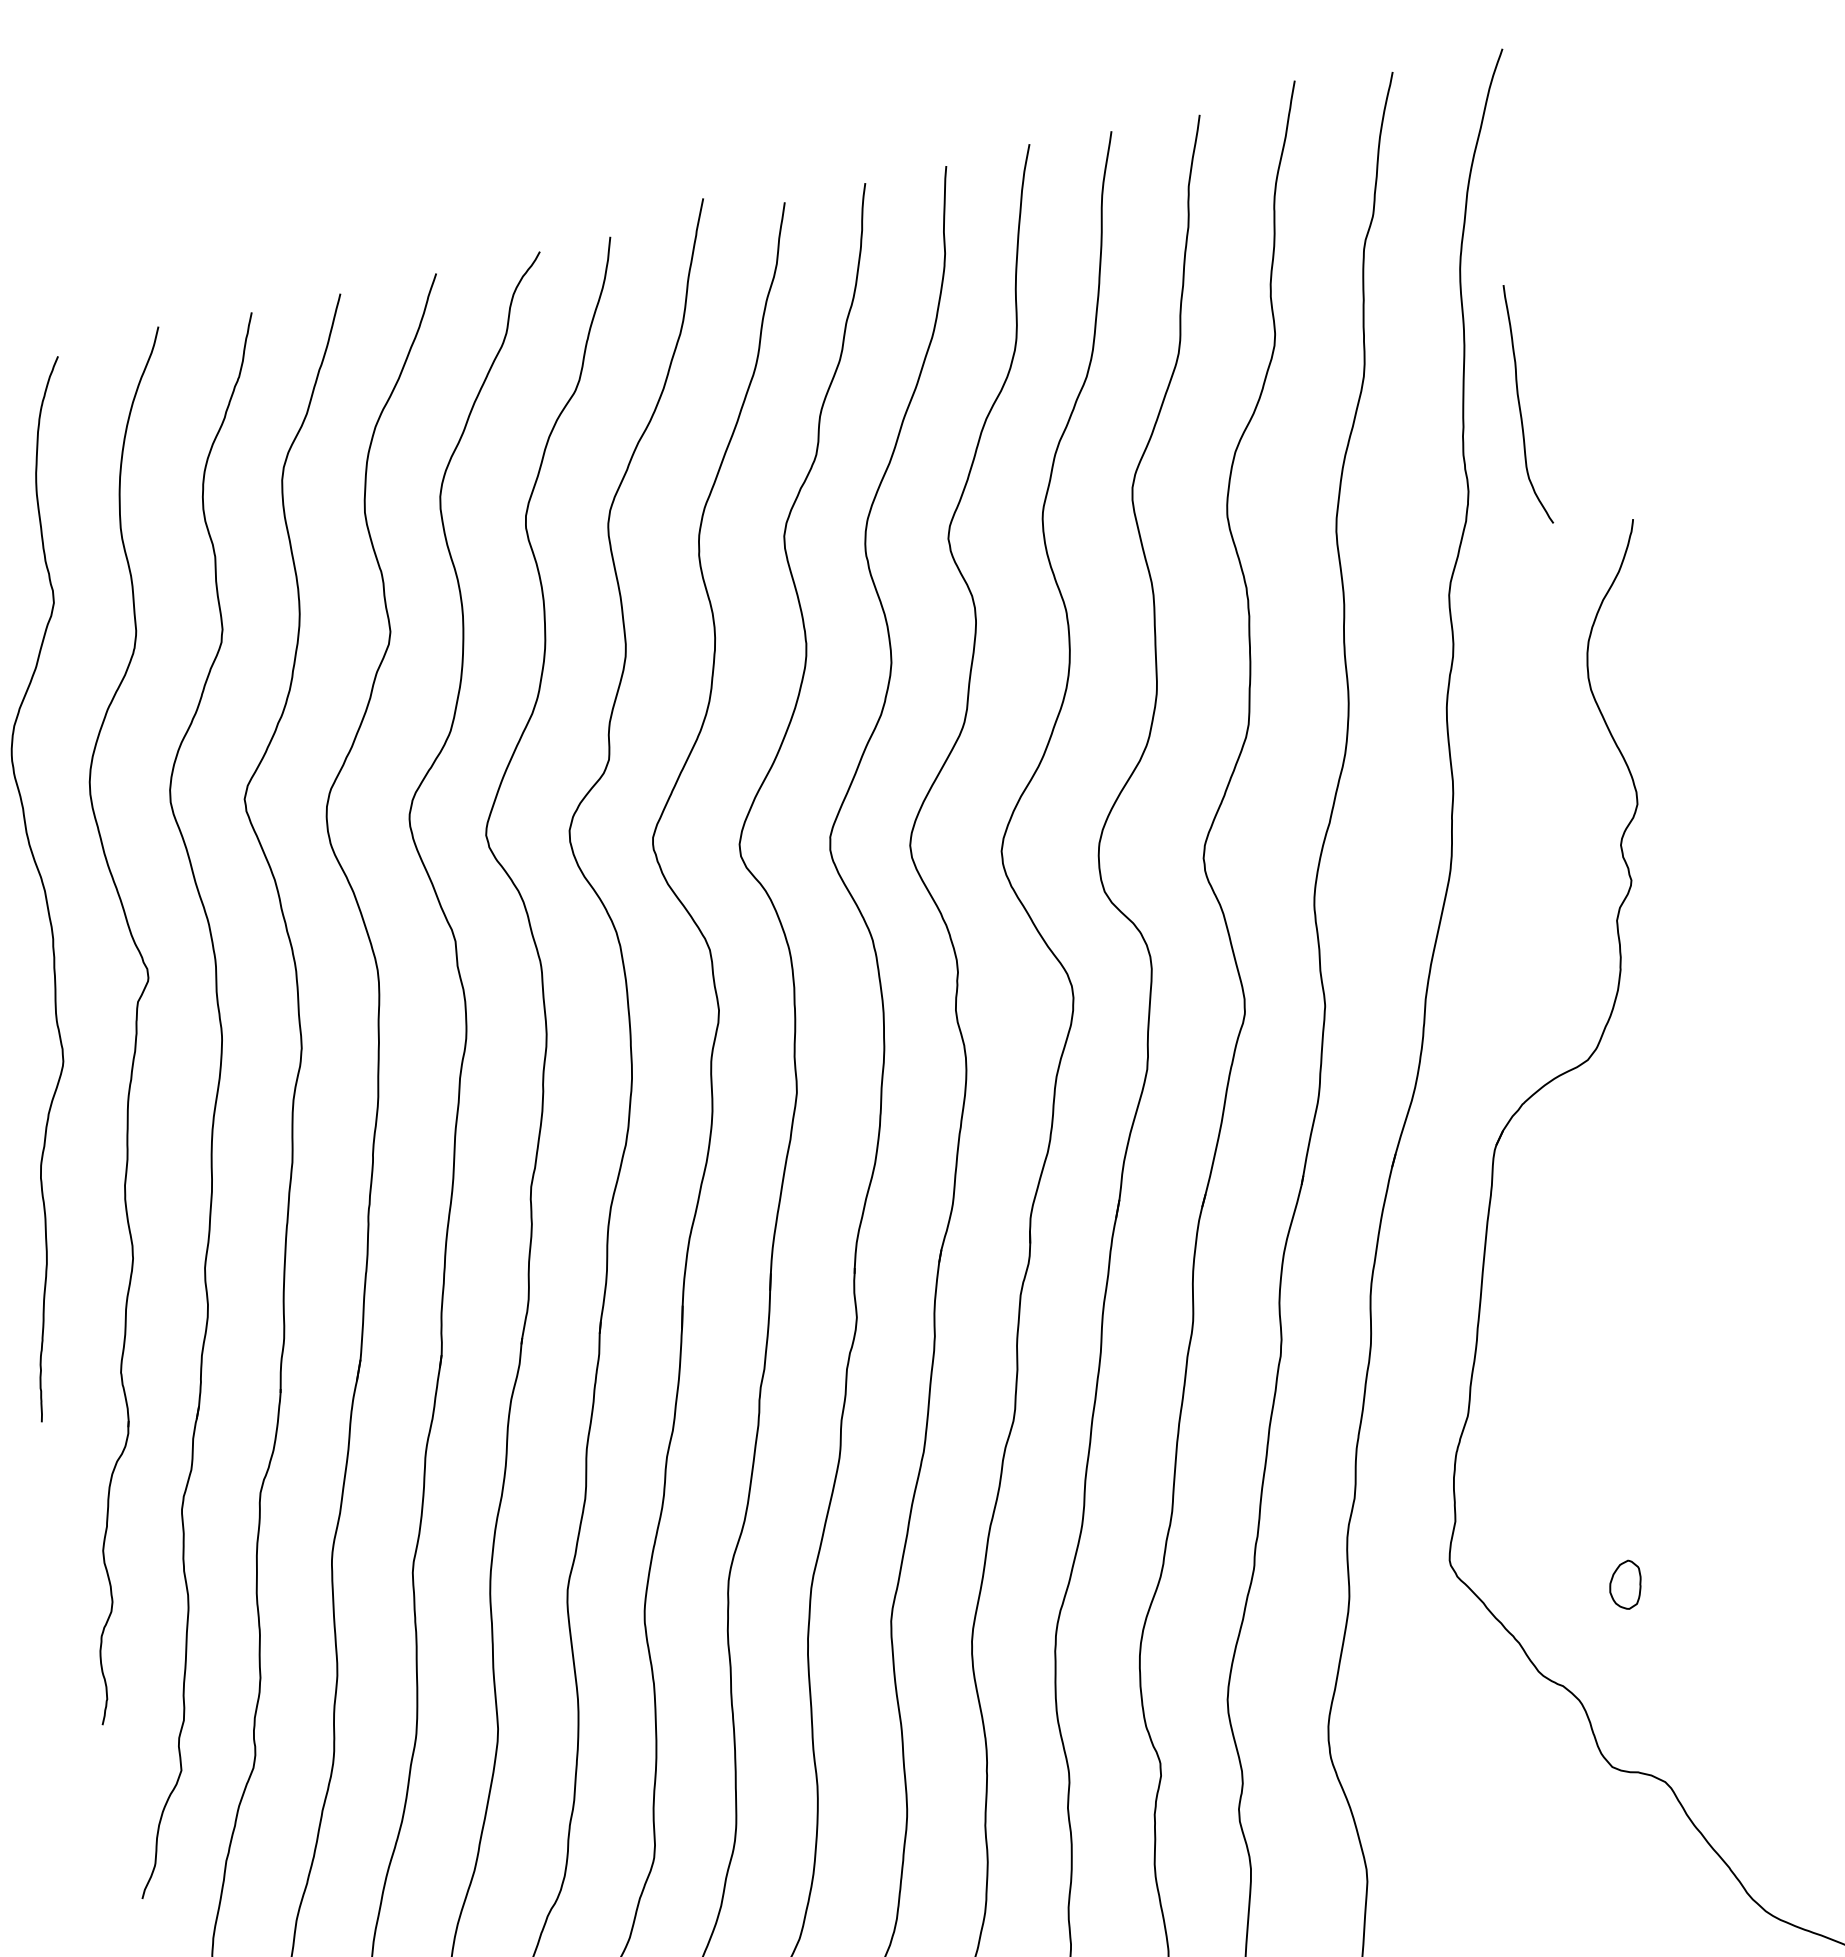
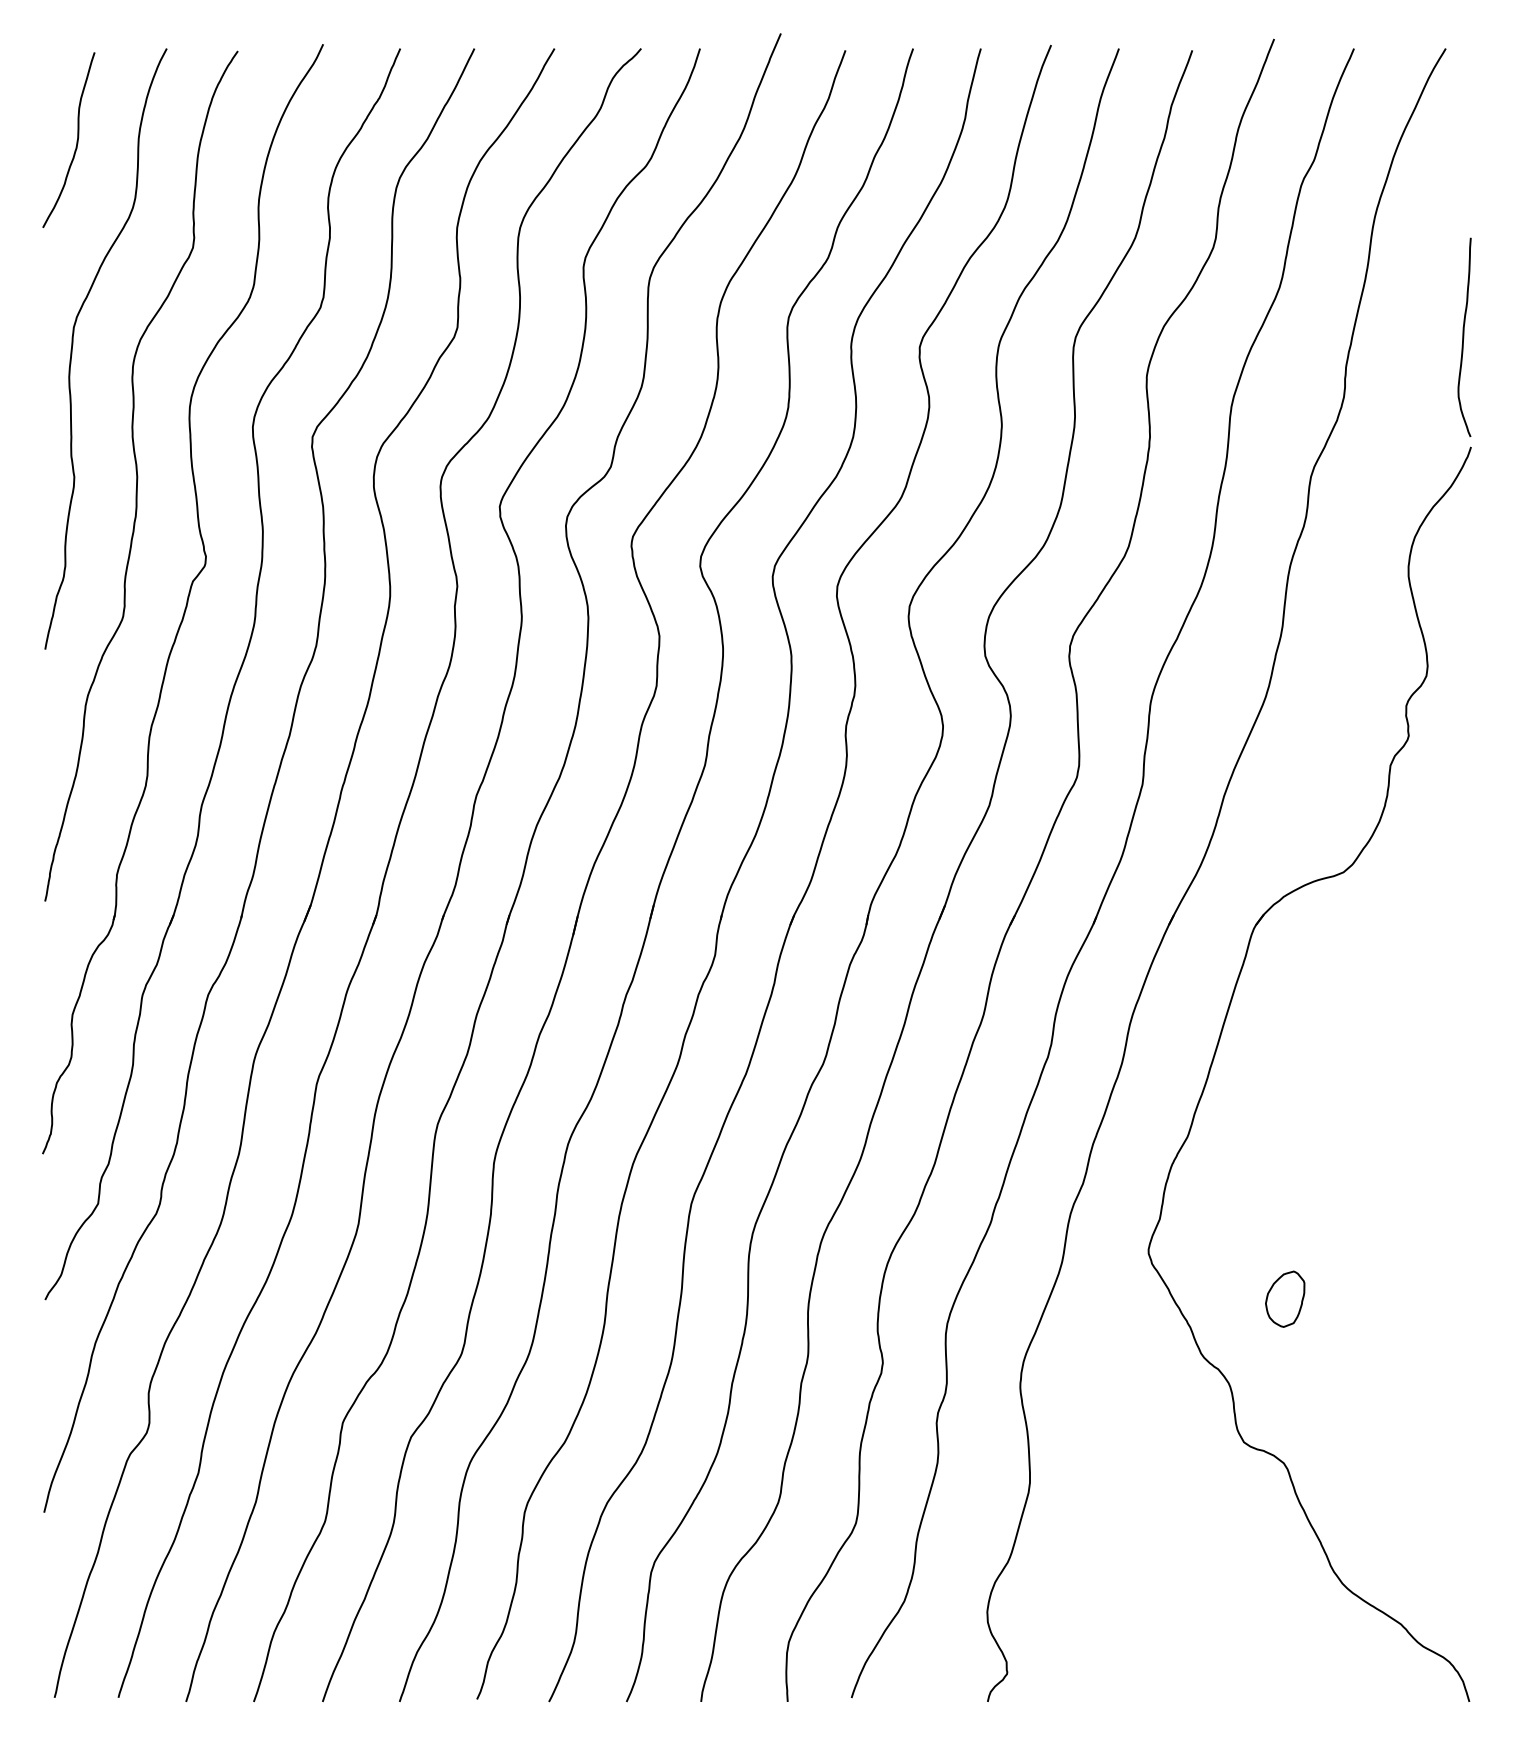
curve: (1520, 404) -> (1464, 336), moved
part: (1625, 1584) -> (1285, 1298), size x1.43

